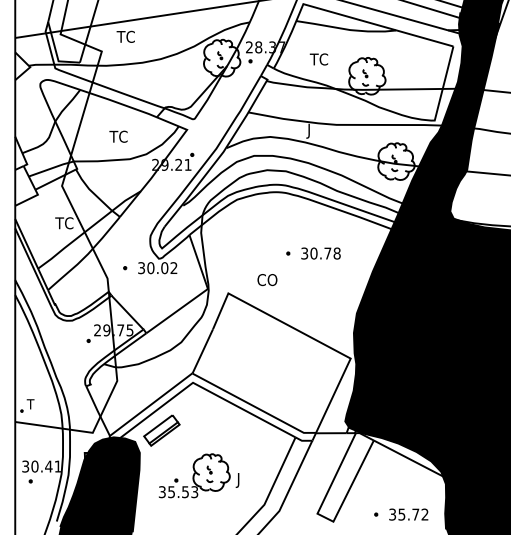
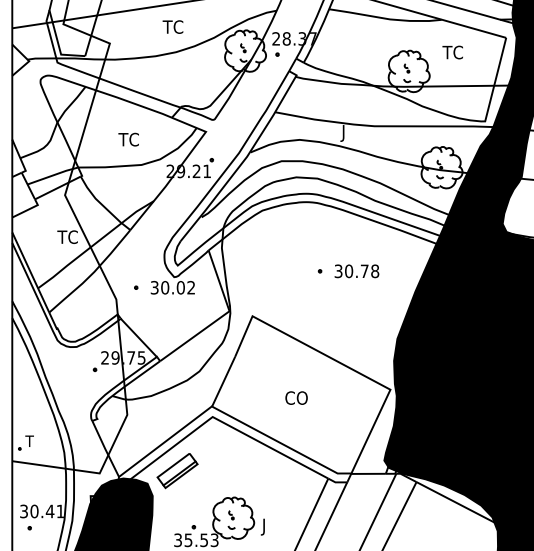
text: (125, 36) -> (172, 26), moved
text: (318, 59) -> (452, 52), moved
text: (267, 280) -> (296, 398), moved

